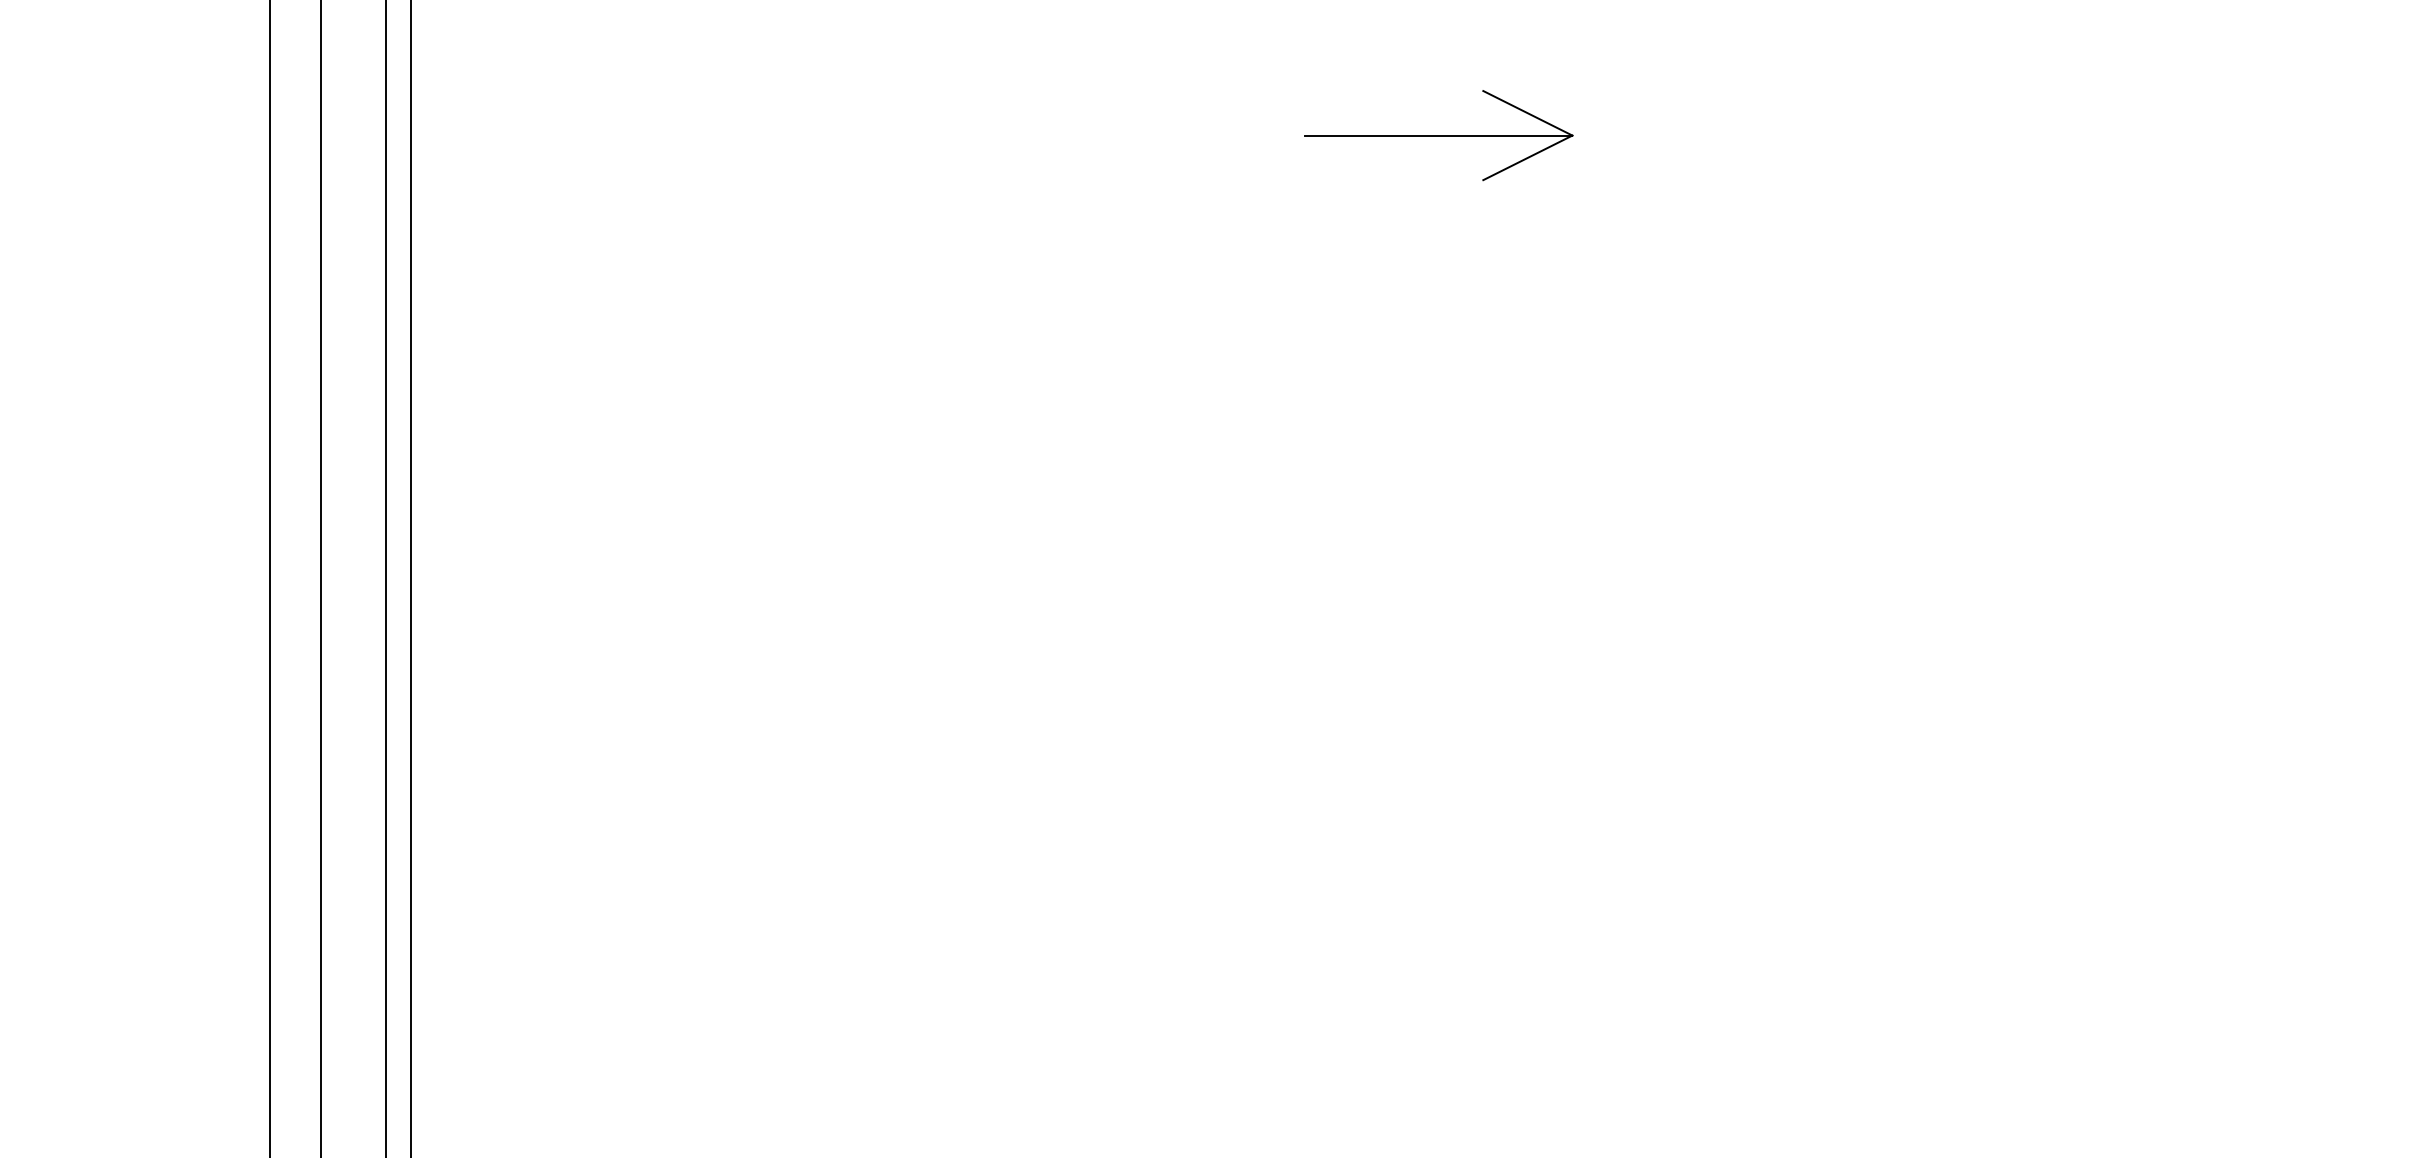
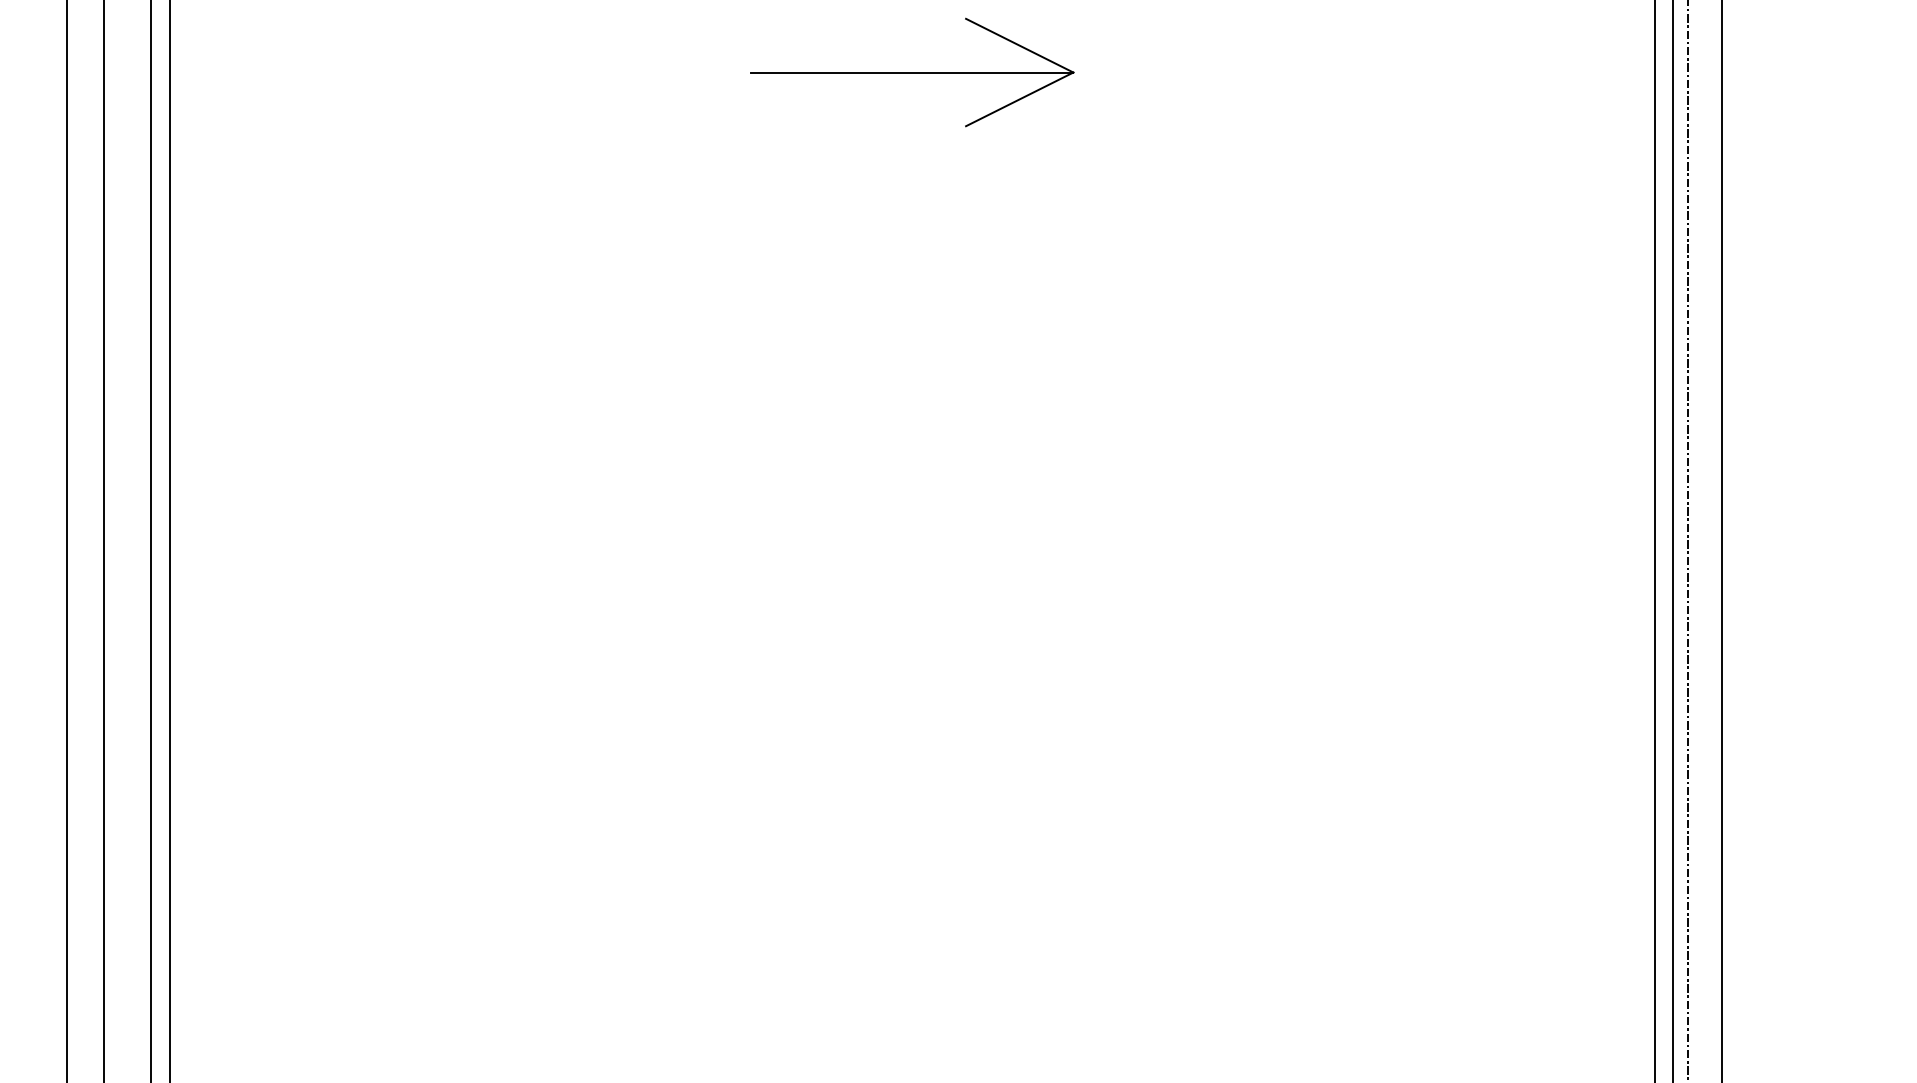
part: (1438, 135) -> (912, 72), size x1.67

